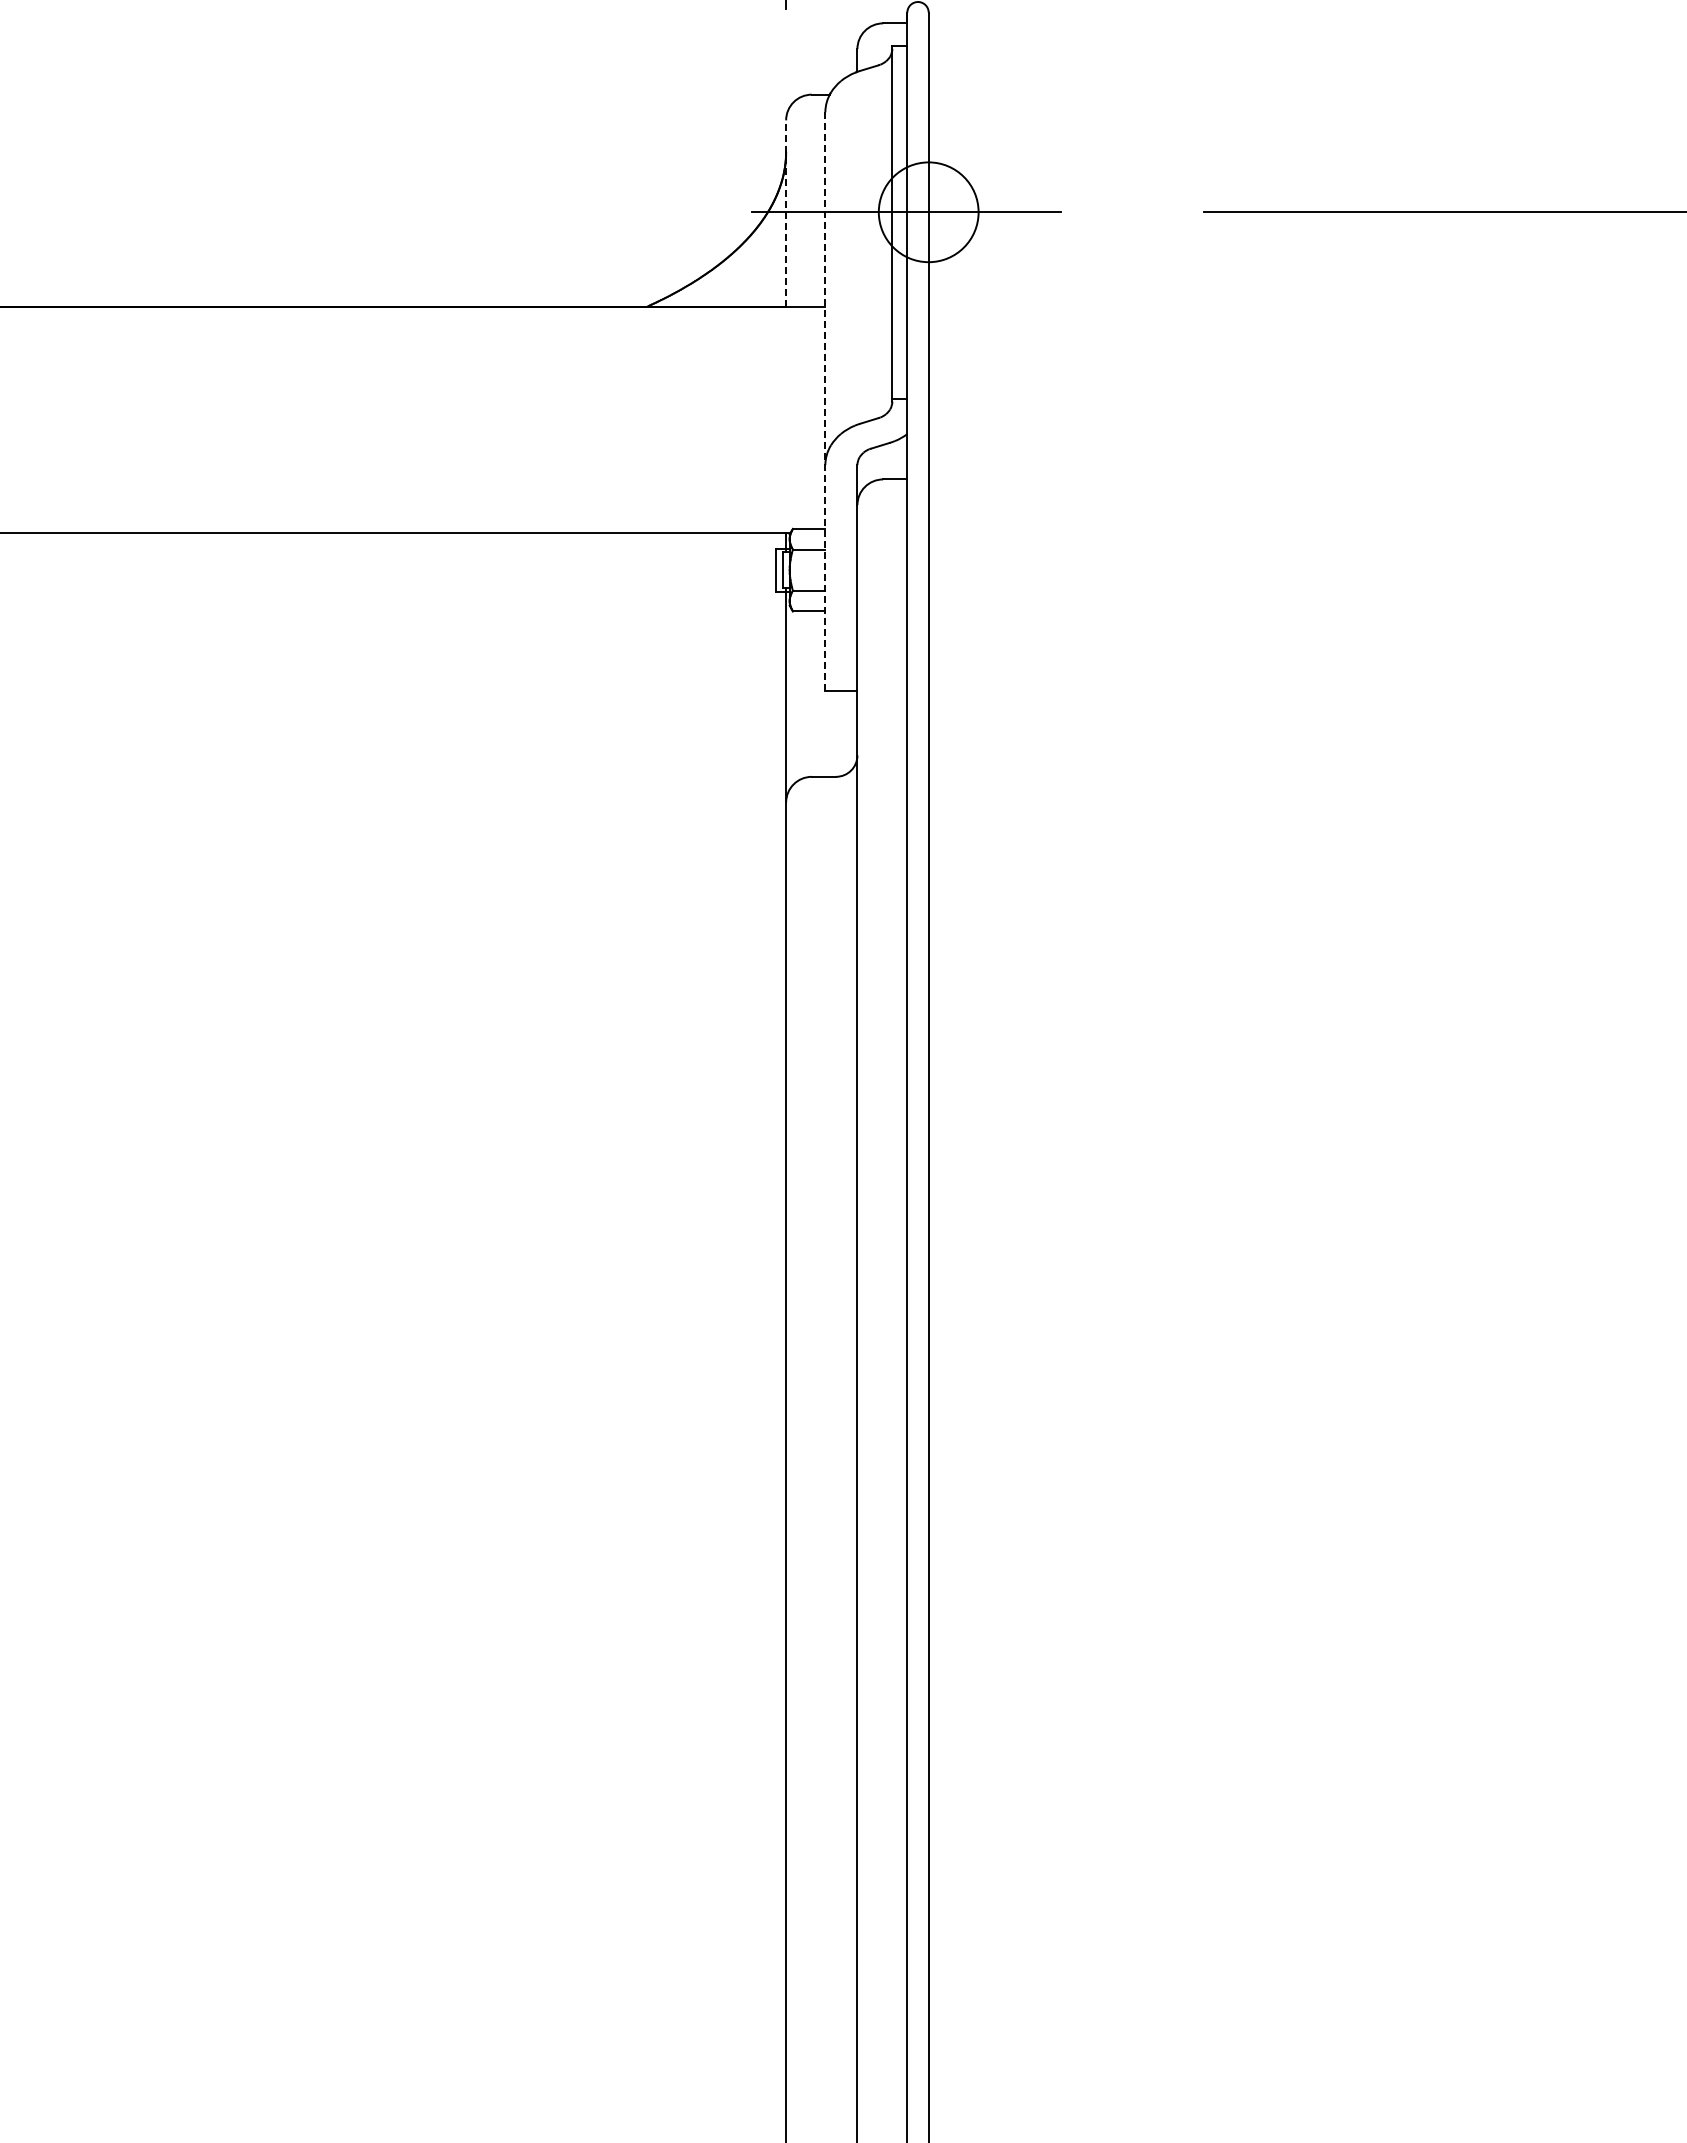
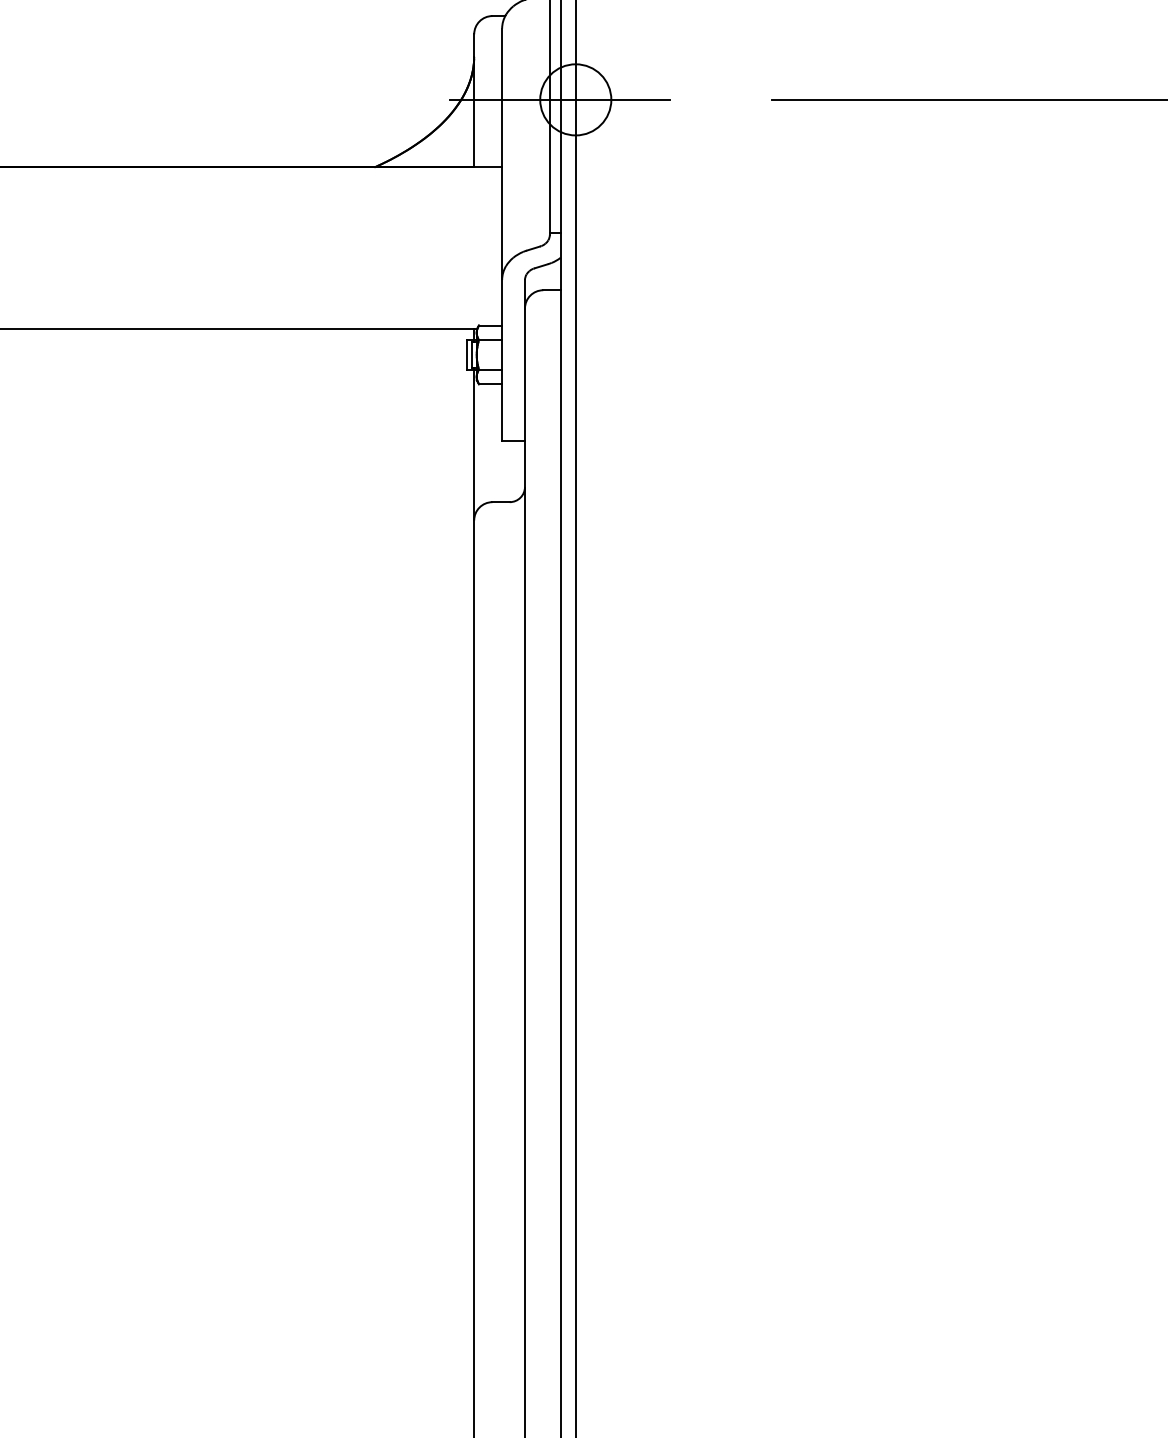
line: (786, 213) -> (474, 100), dashed -> solid
line: (825, 401) -> (502, 234), dashed -> solid

